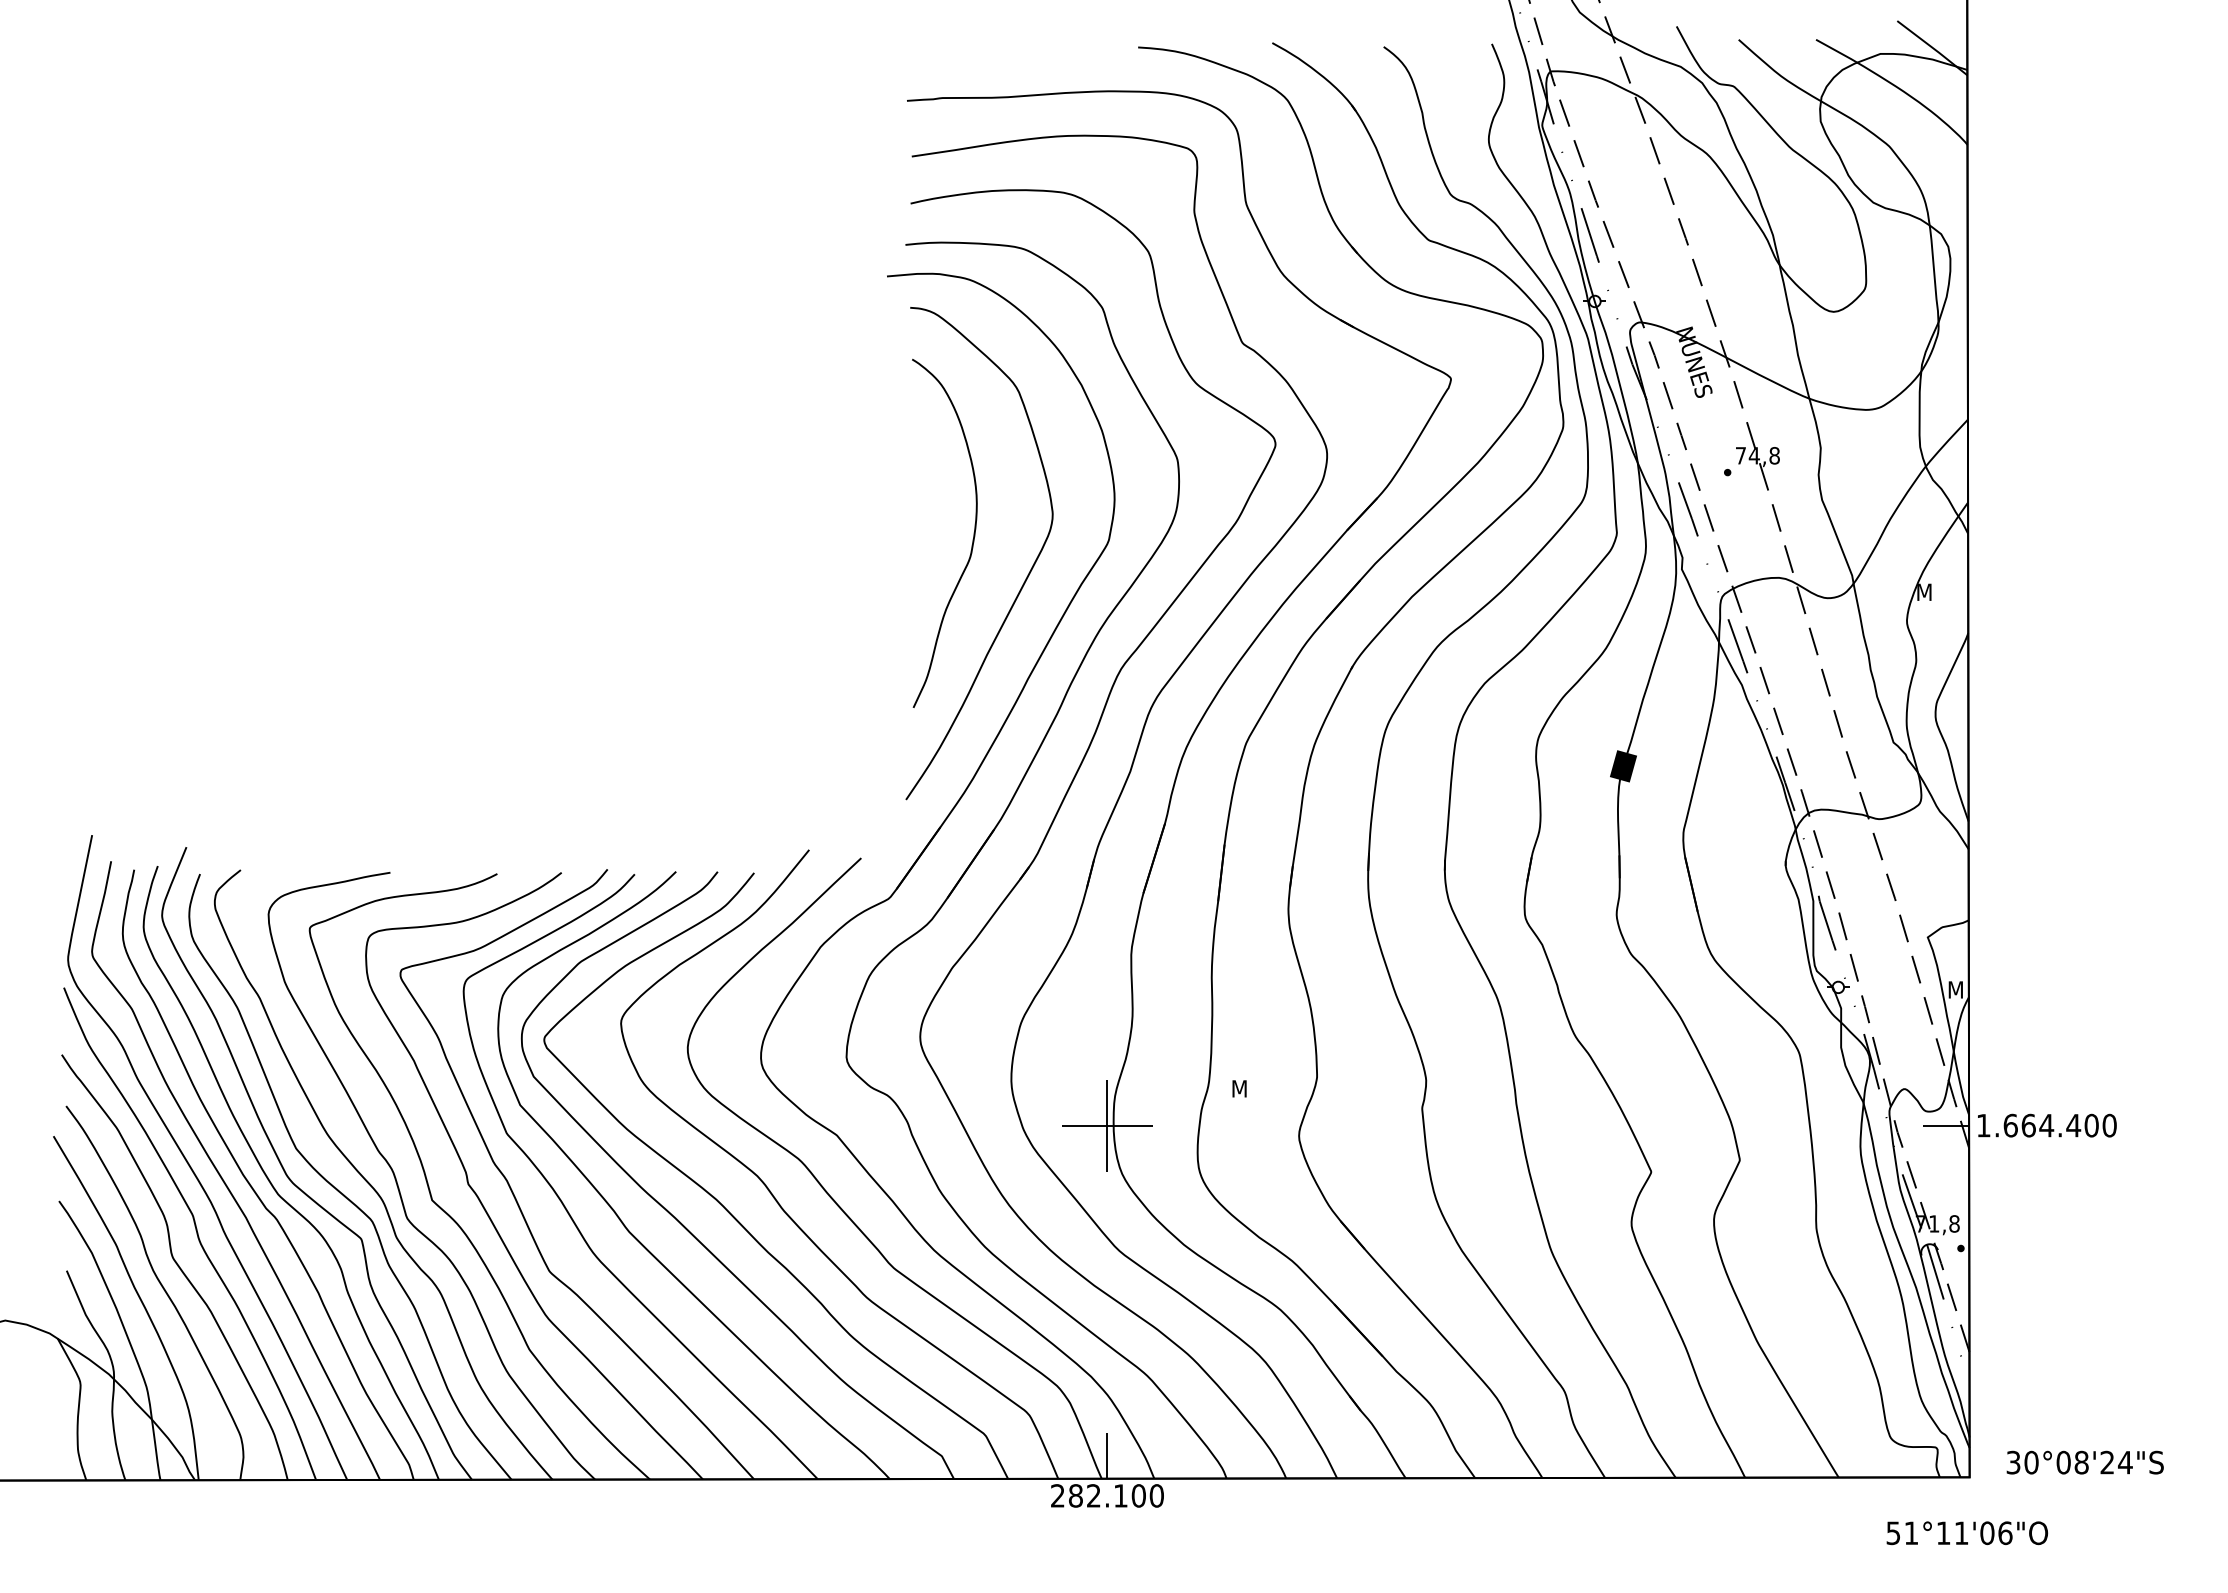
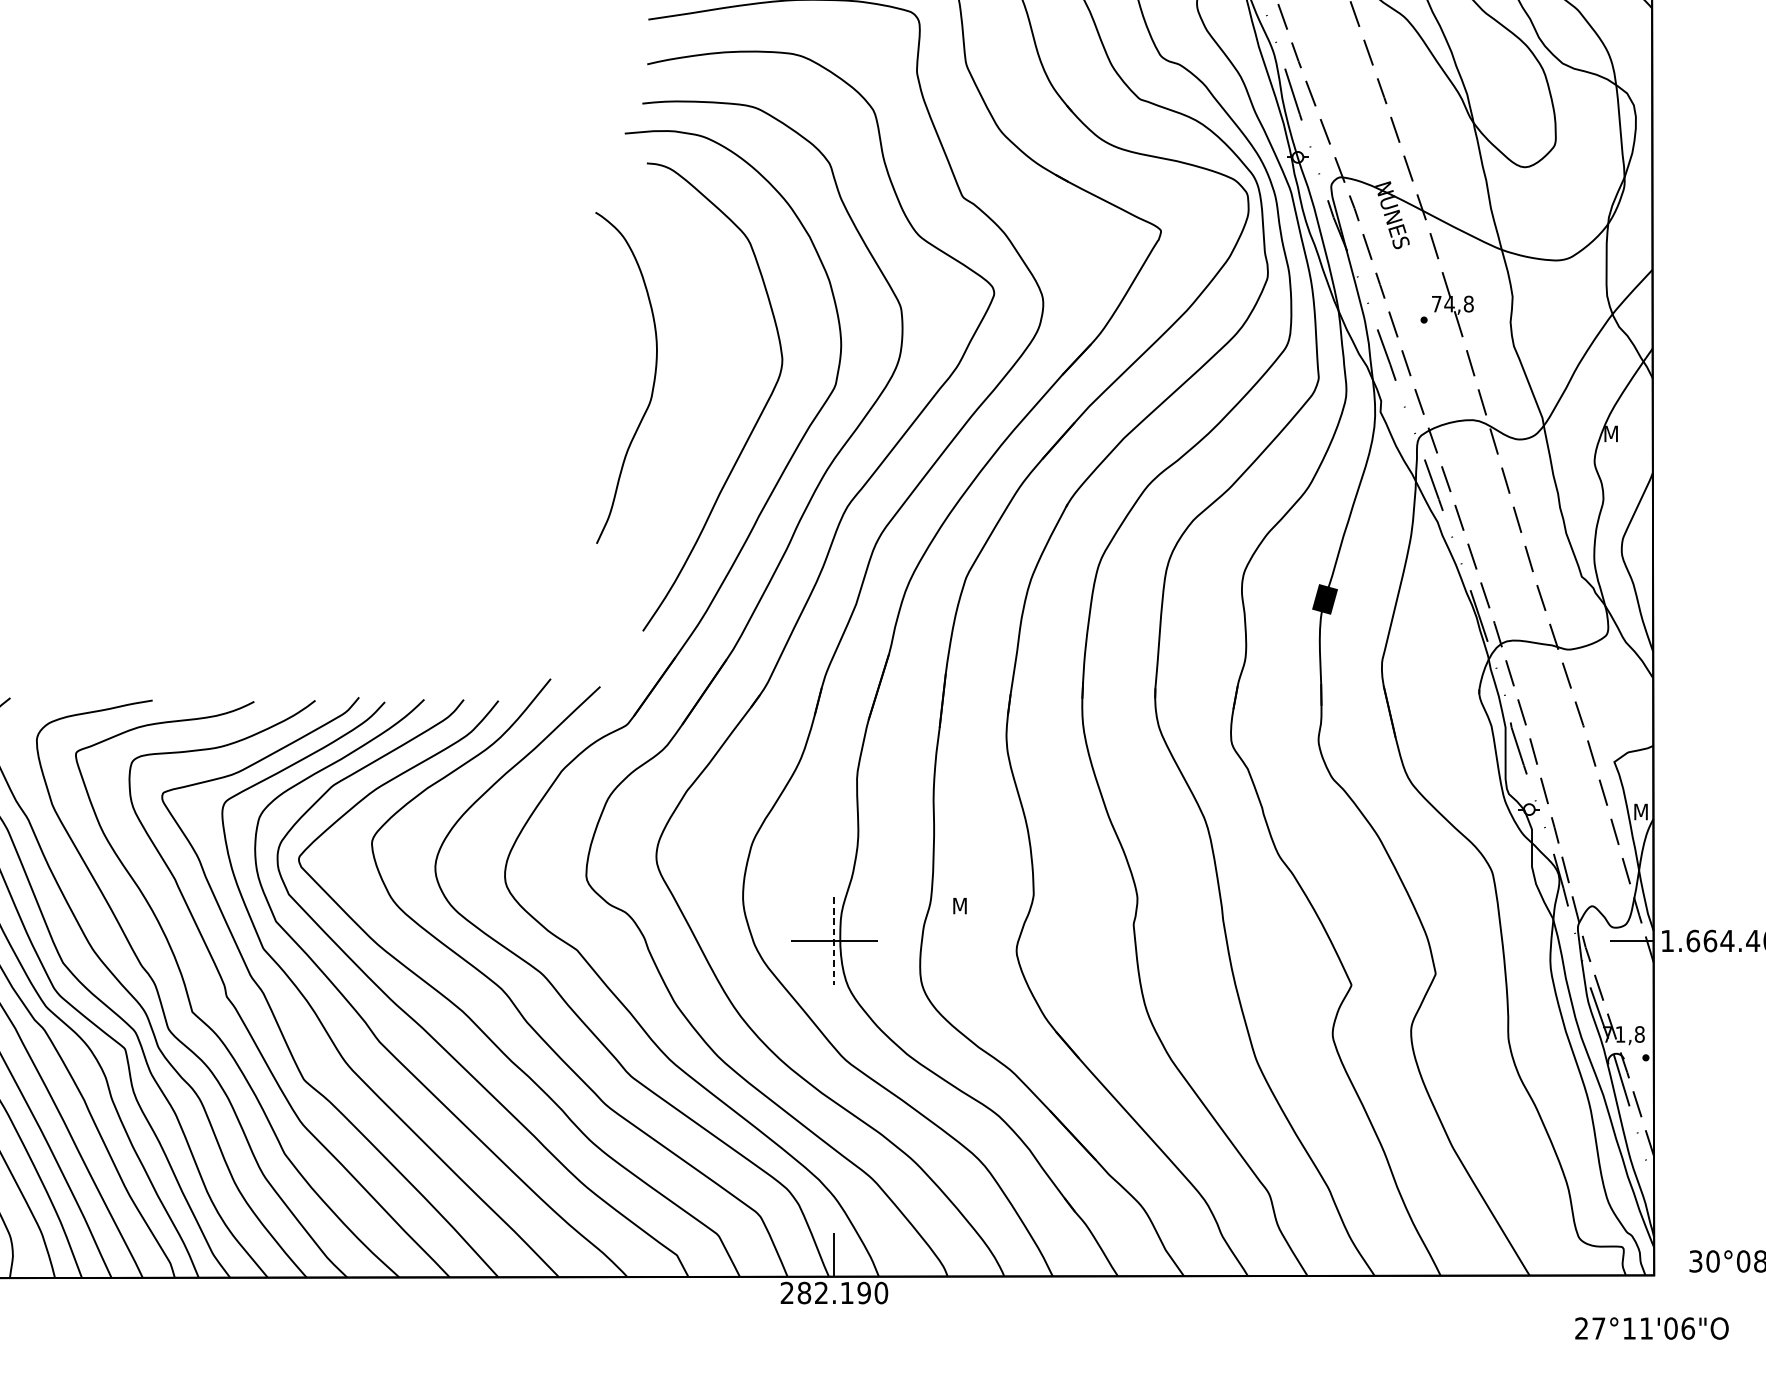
curve: (972, 539) -> (652, 383), moved
line: (1107, 1125) -> (834, 940), solid -> dashed
text: (1138, 1495) -> (863, 1292), 282.100 -> 282.190
text: (1902, 1533) -> (1590, 1328), 51°11'06"O -> 27°11'06"O

